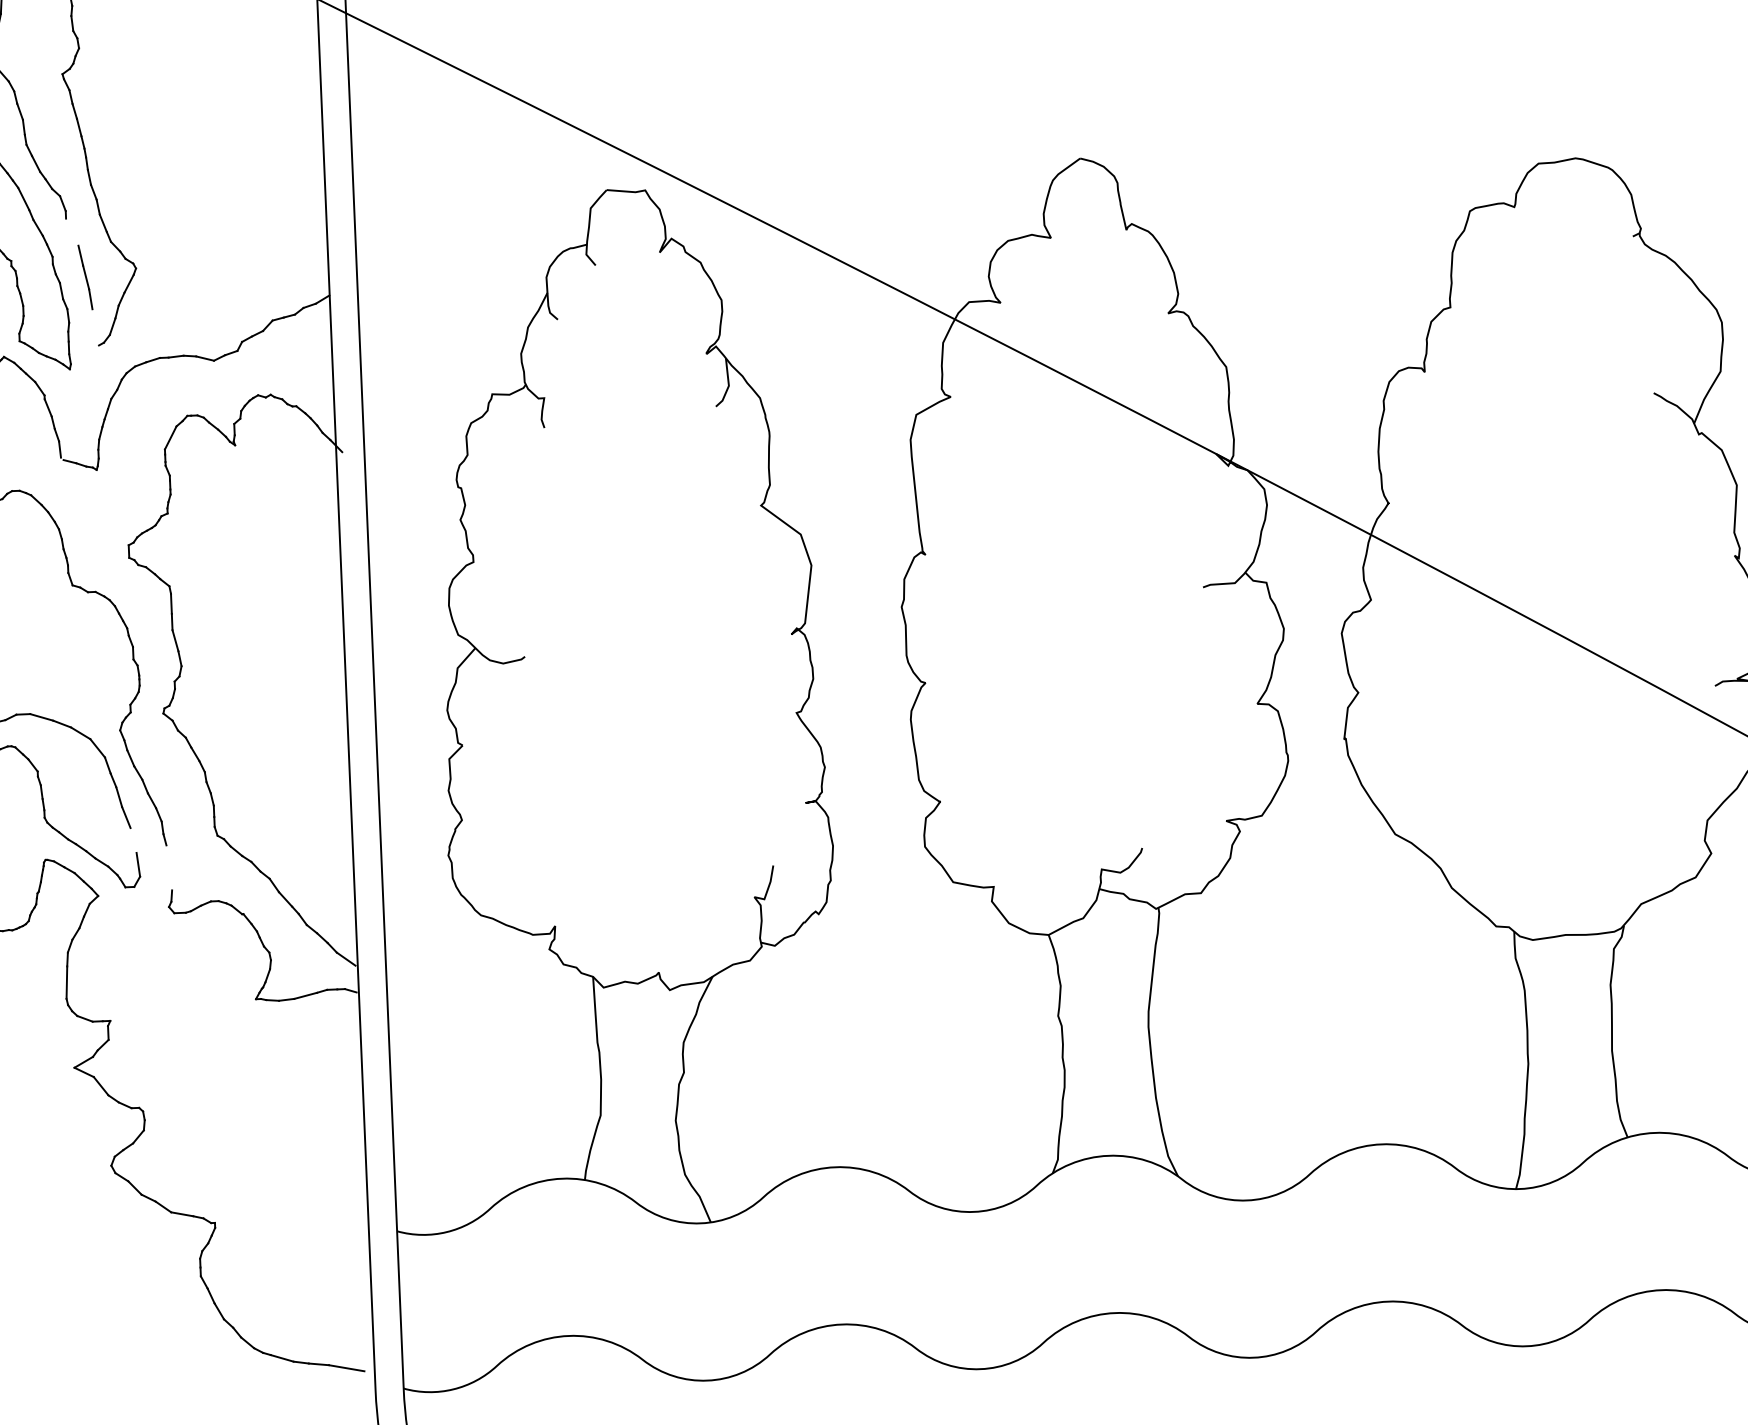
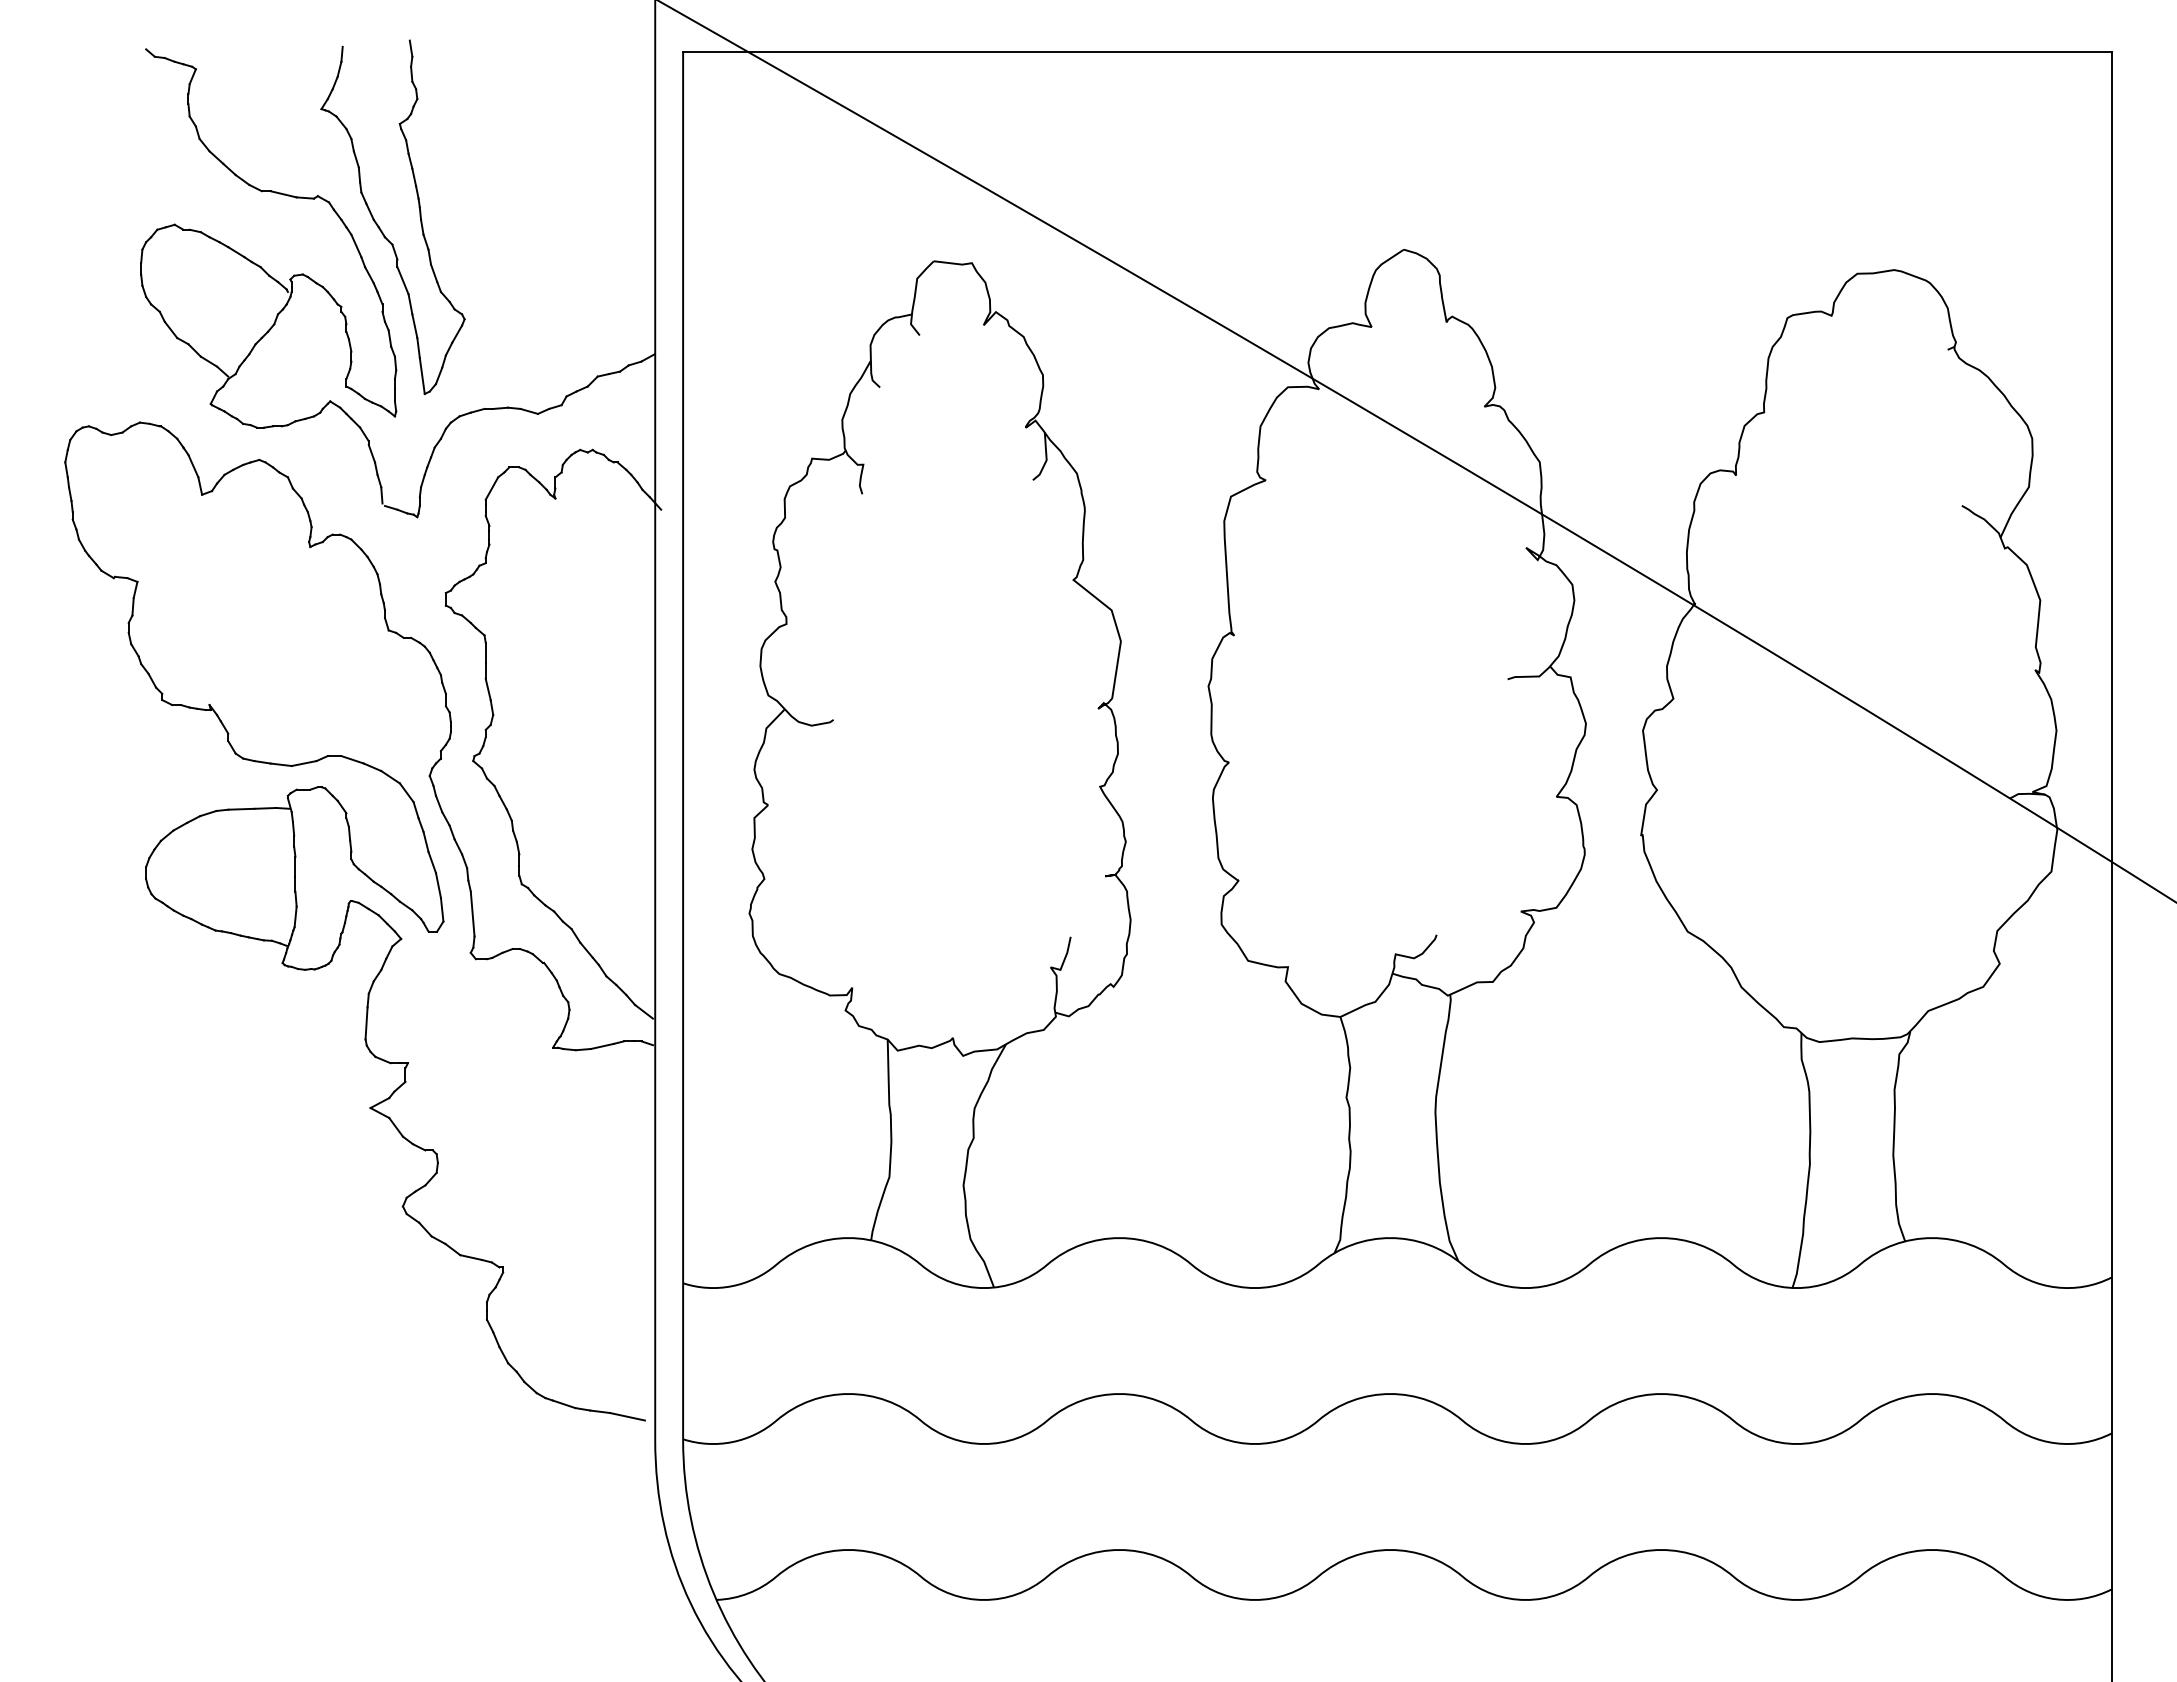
line: (71, 231) -> (402, 280), added
line: (94, 326) -> (421, 375), added
line: (132, 840) -> (437, 885), added
line: (169, 867) -> (472, 913), added

